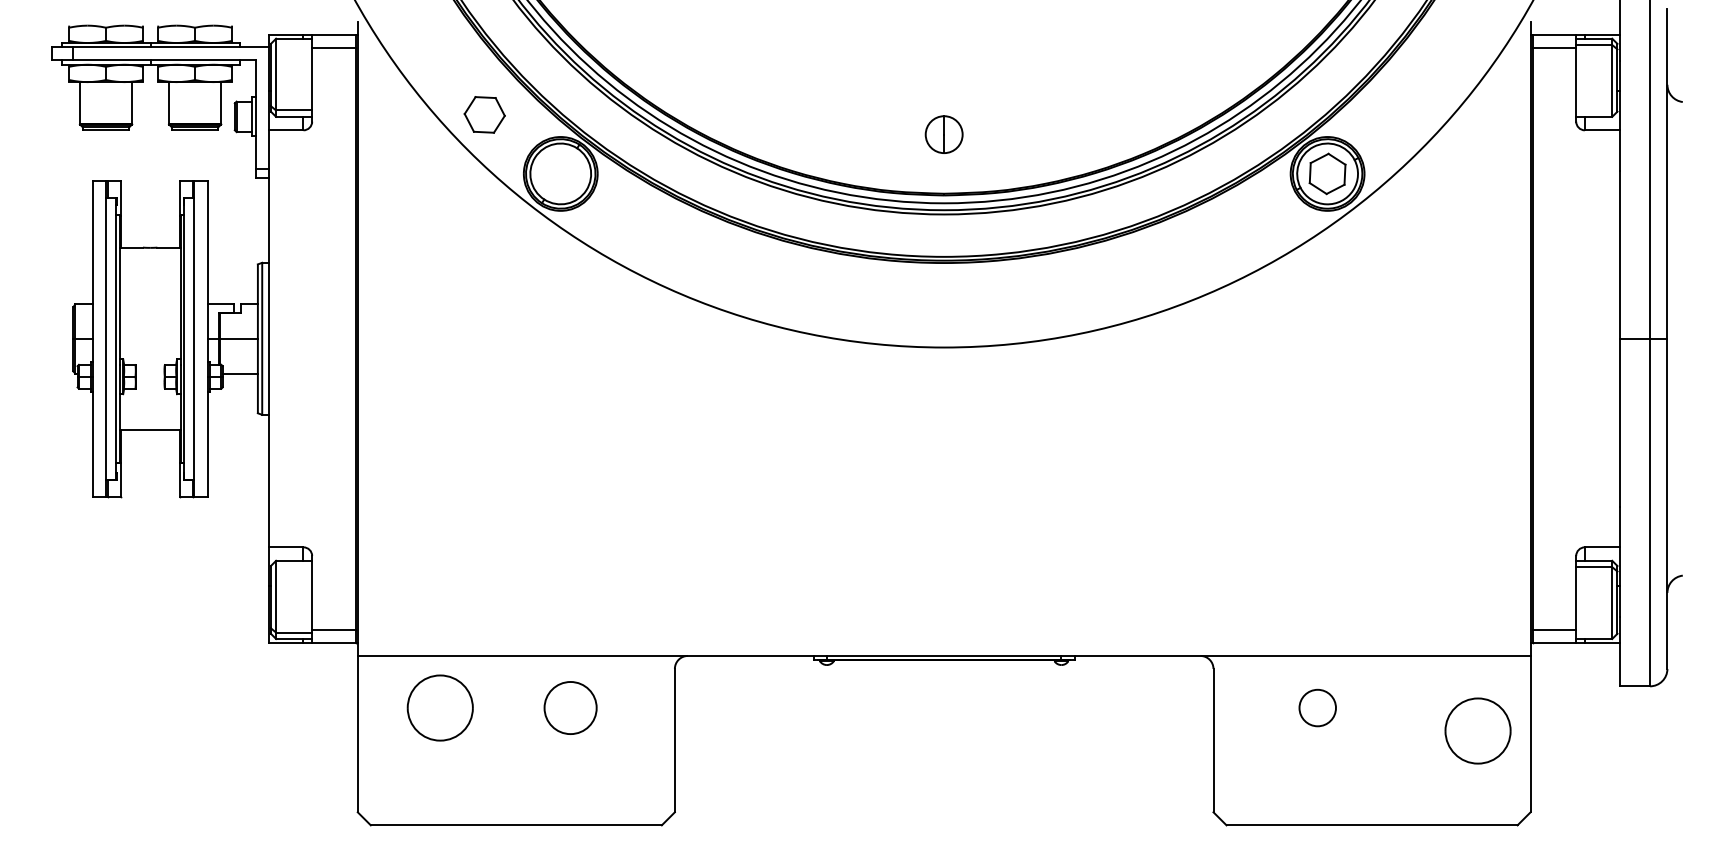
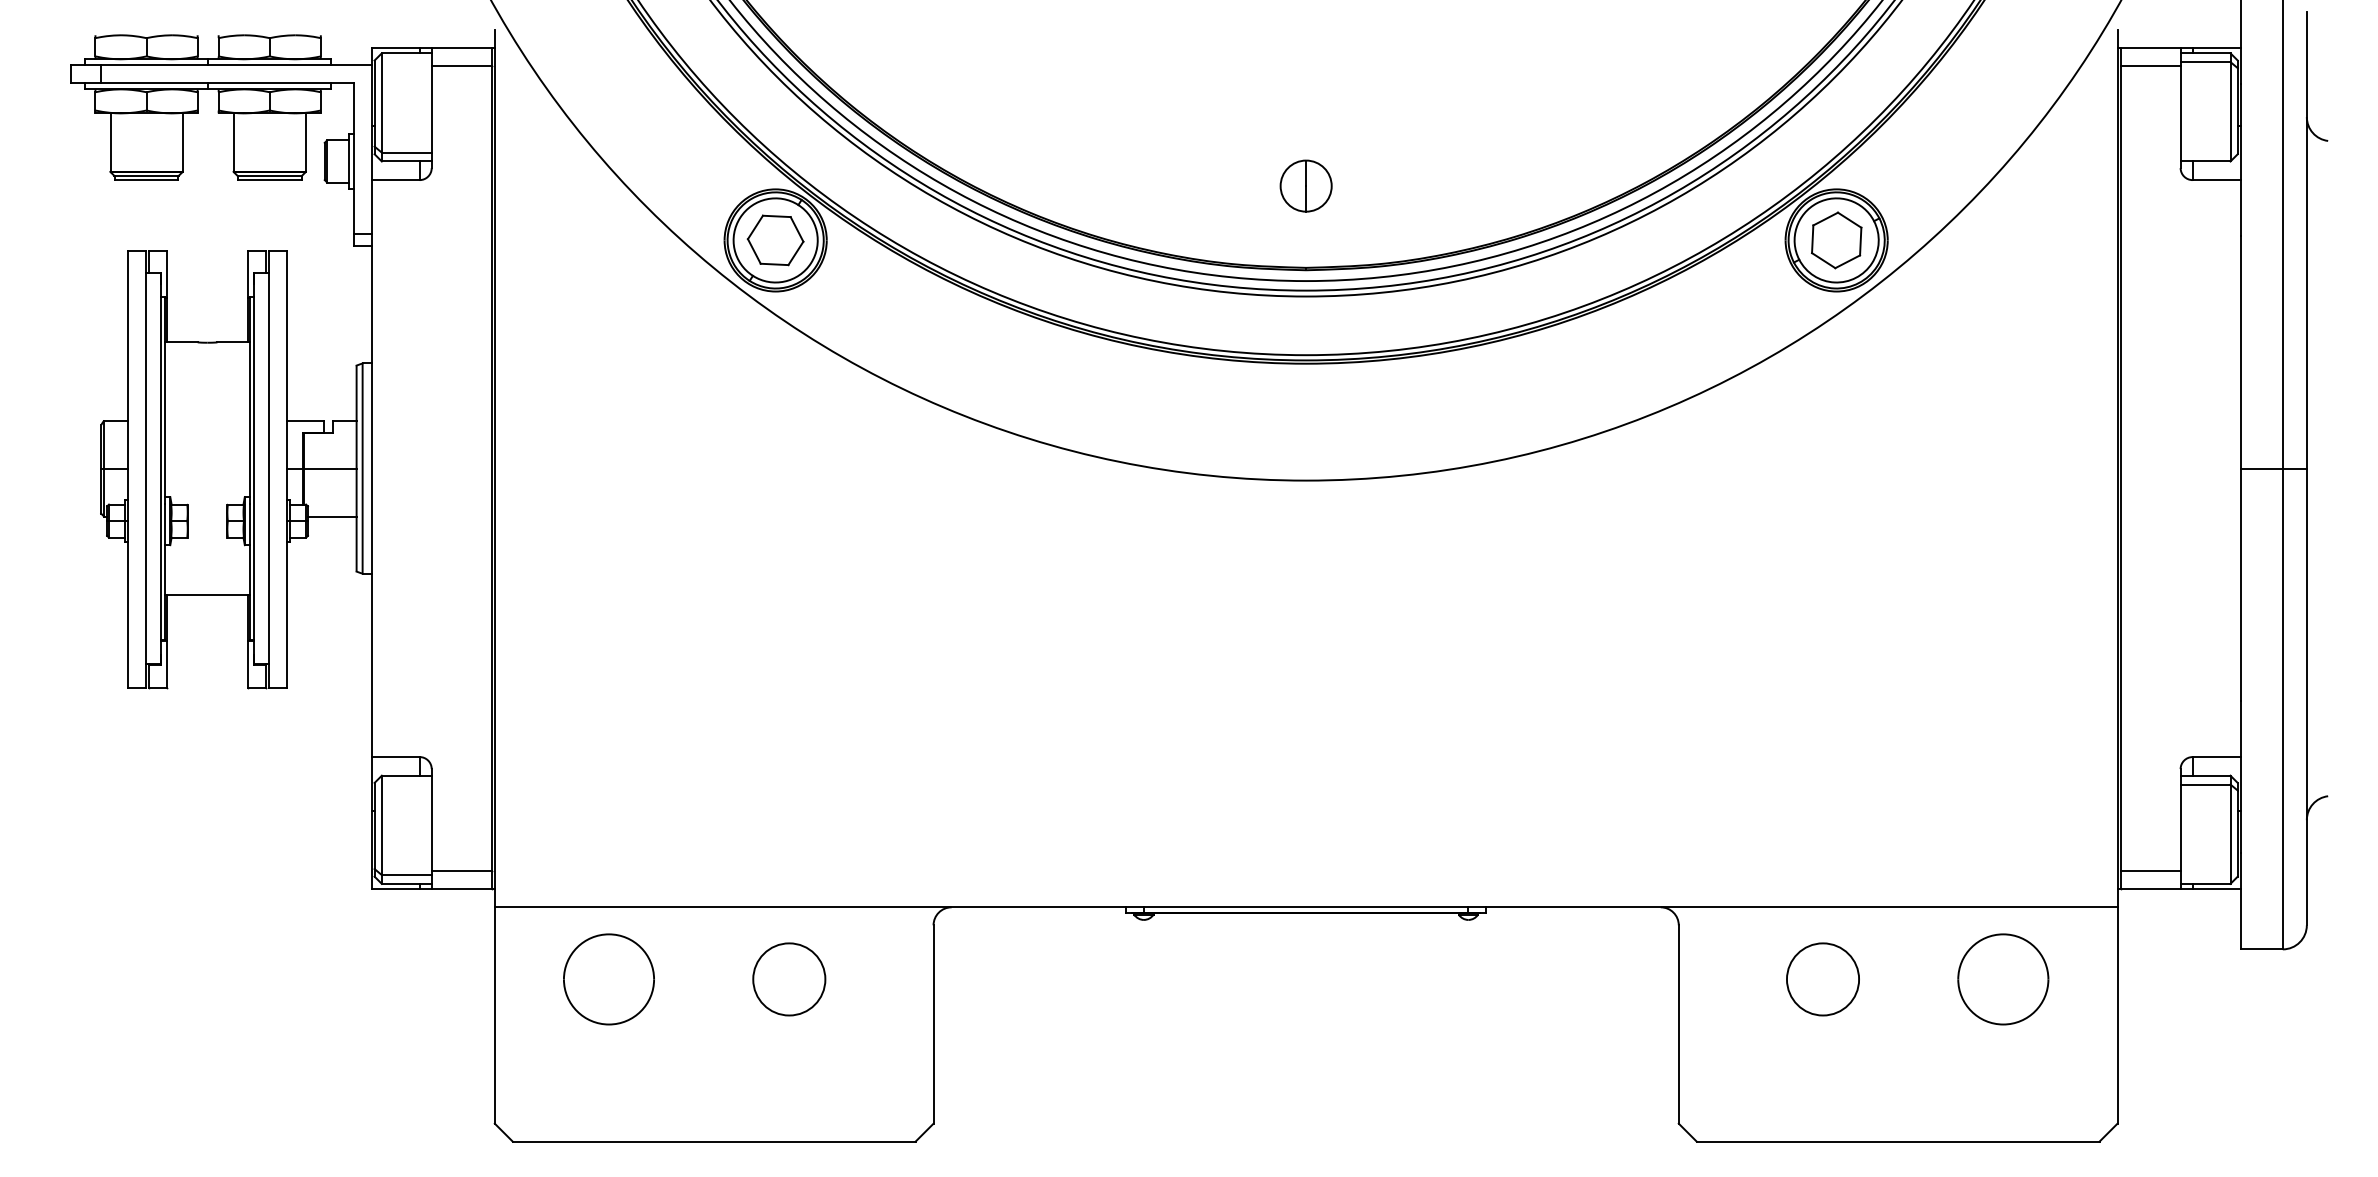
part: (484, 114) -> (775, 239), moved
circle: (1317, 707) -> (1822, 978), size x1.43
part: (1477, 730) -> (2002, 978), moved

